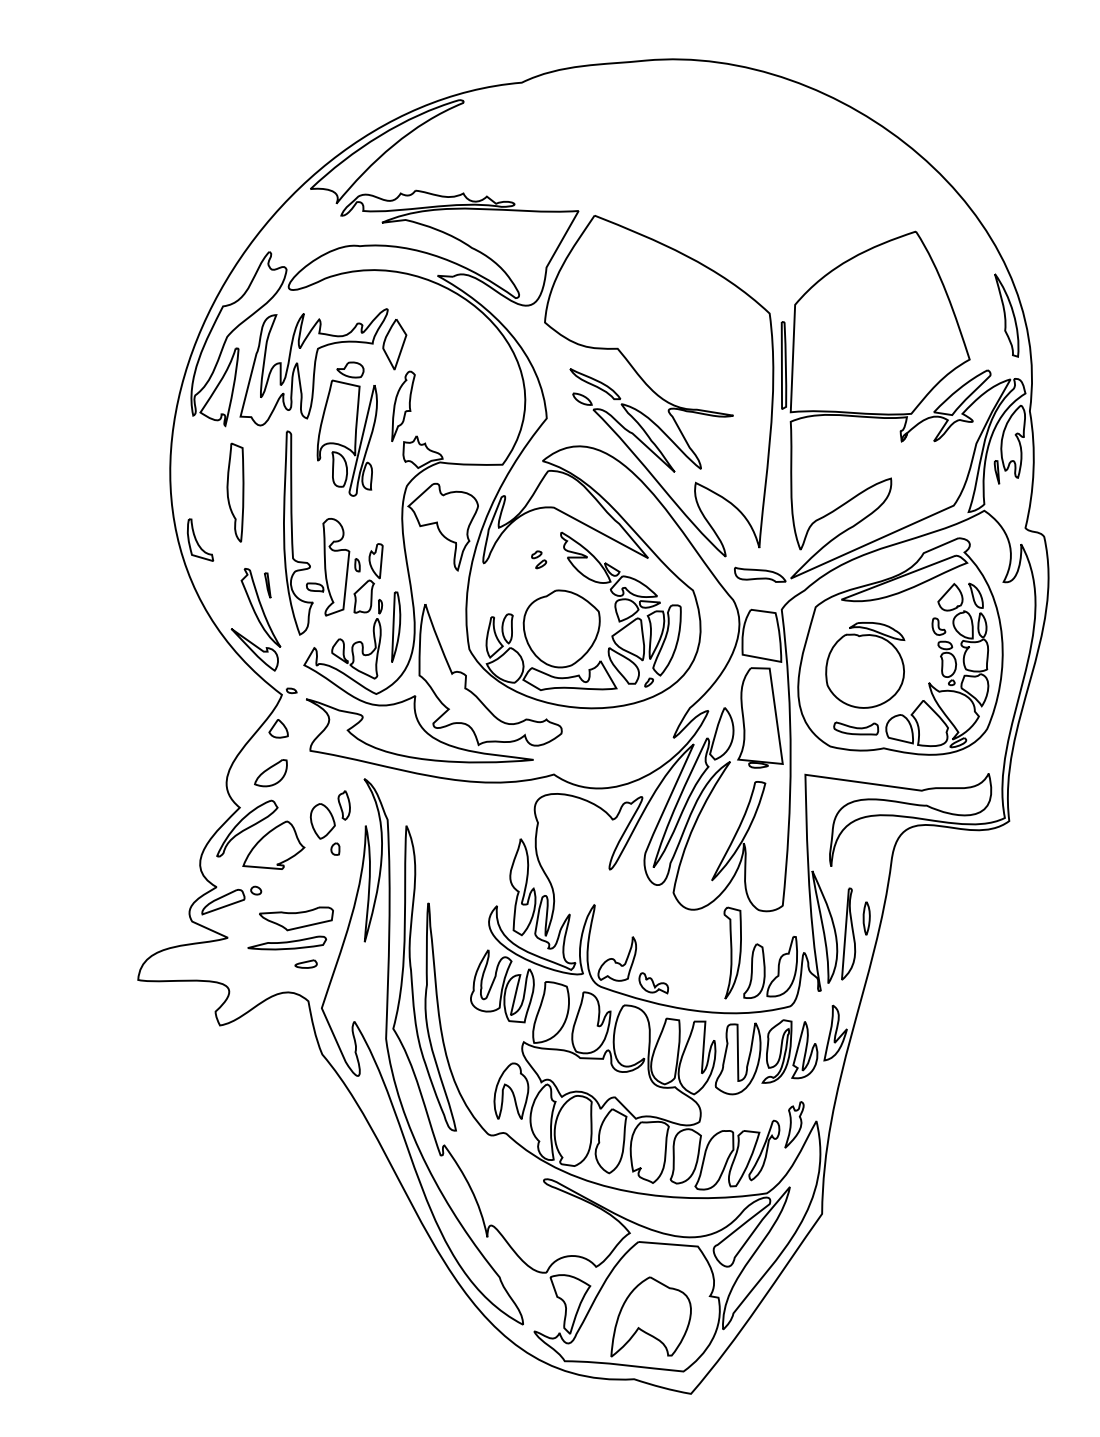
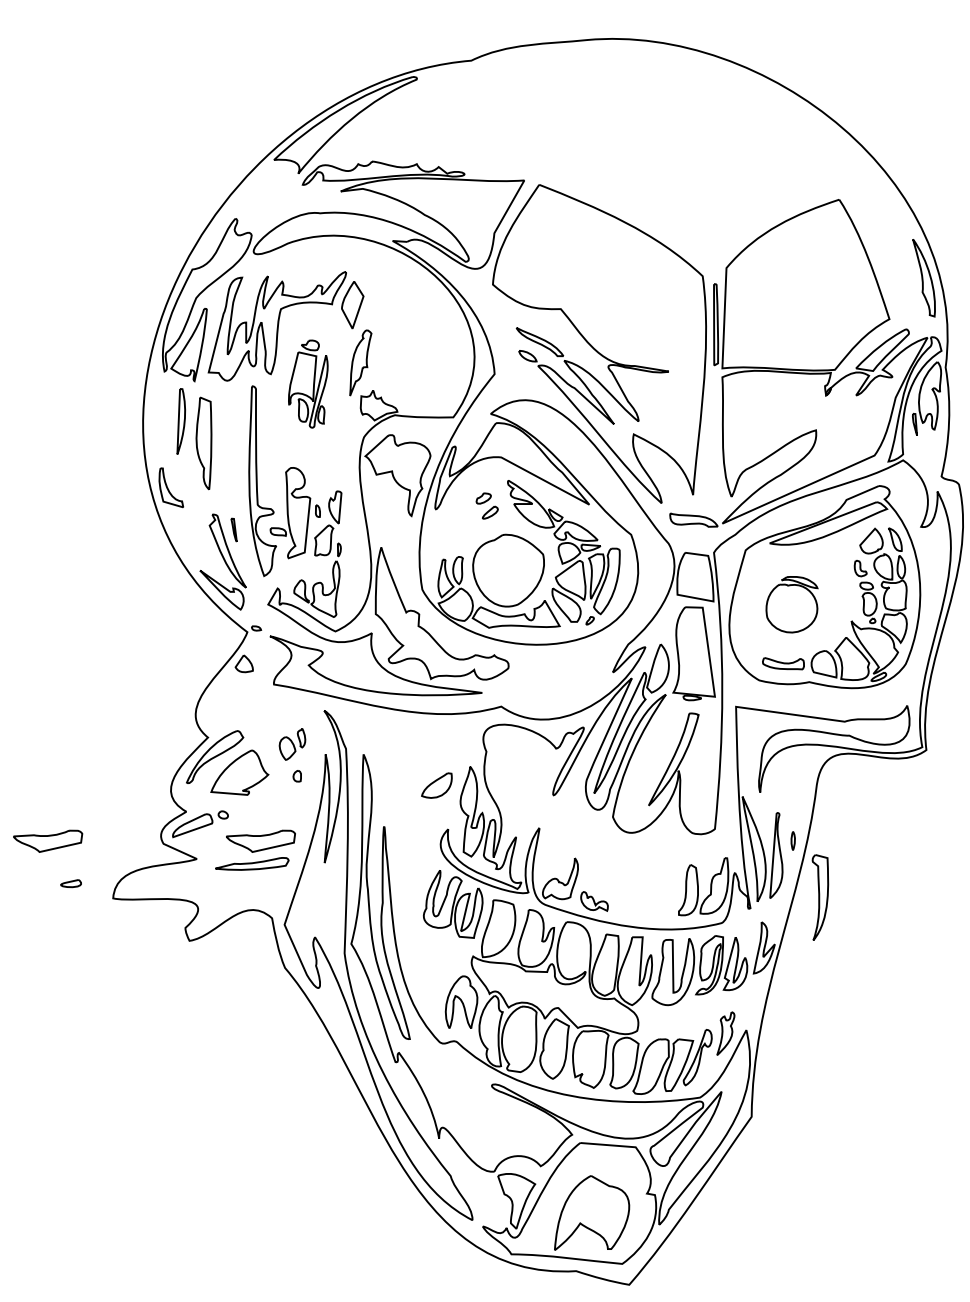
part: (346, 428) -> (307, 383), size x0.7
part: (539, 559) -> (487, 505), size x1.6
part: (396, 626) -> (181, 420), moved
part: (865, 665) -> (792, 604), size x0.7
part: (270, 773) -> (436, 785), moved
part: (329, 814) -> (291, 743), size x0.7
part: (68, 918) -> (48, 841), added
part: (866, 918) -> (793, 841), size x0.6
part: (732, 952) -> (820, 897), moved
part: (305, 963) -> (70, 883), moved

